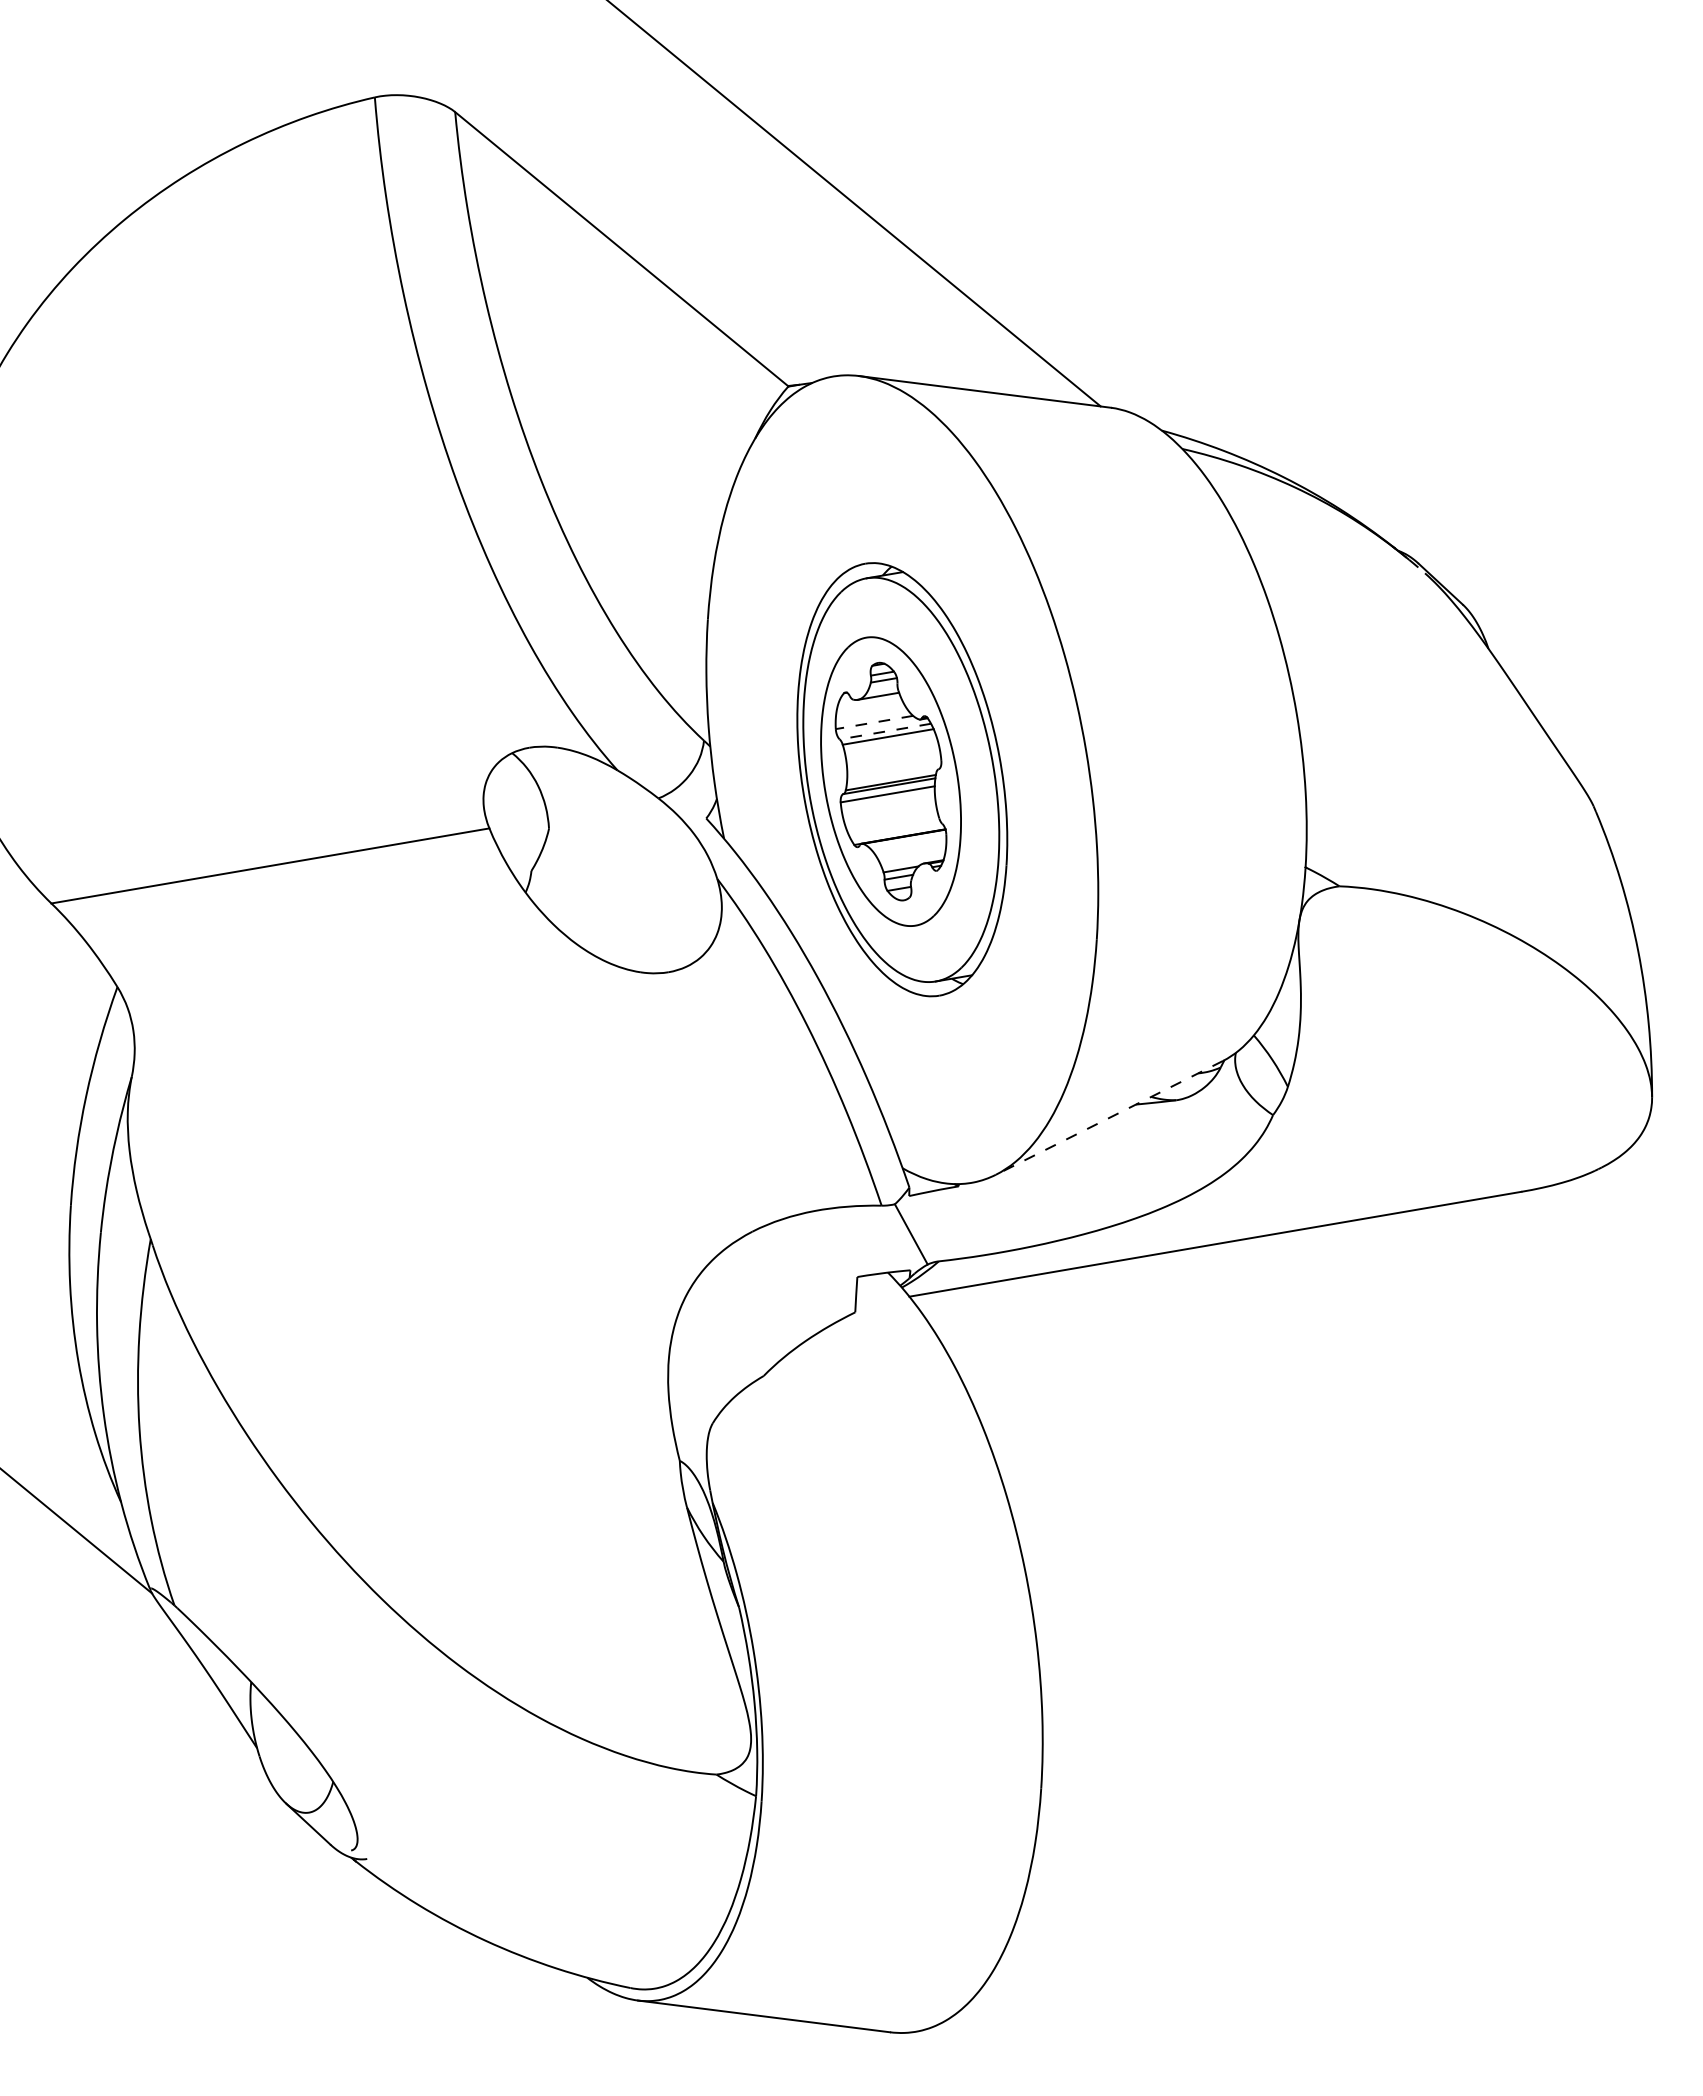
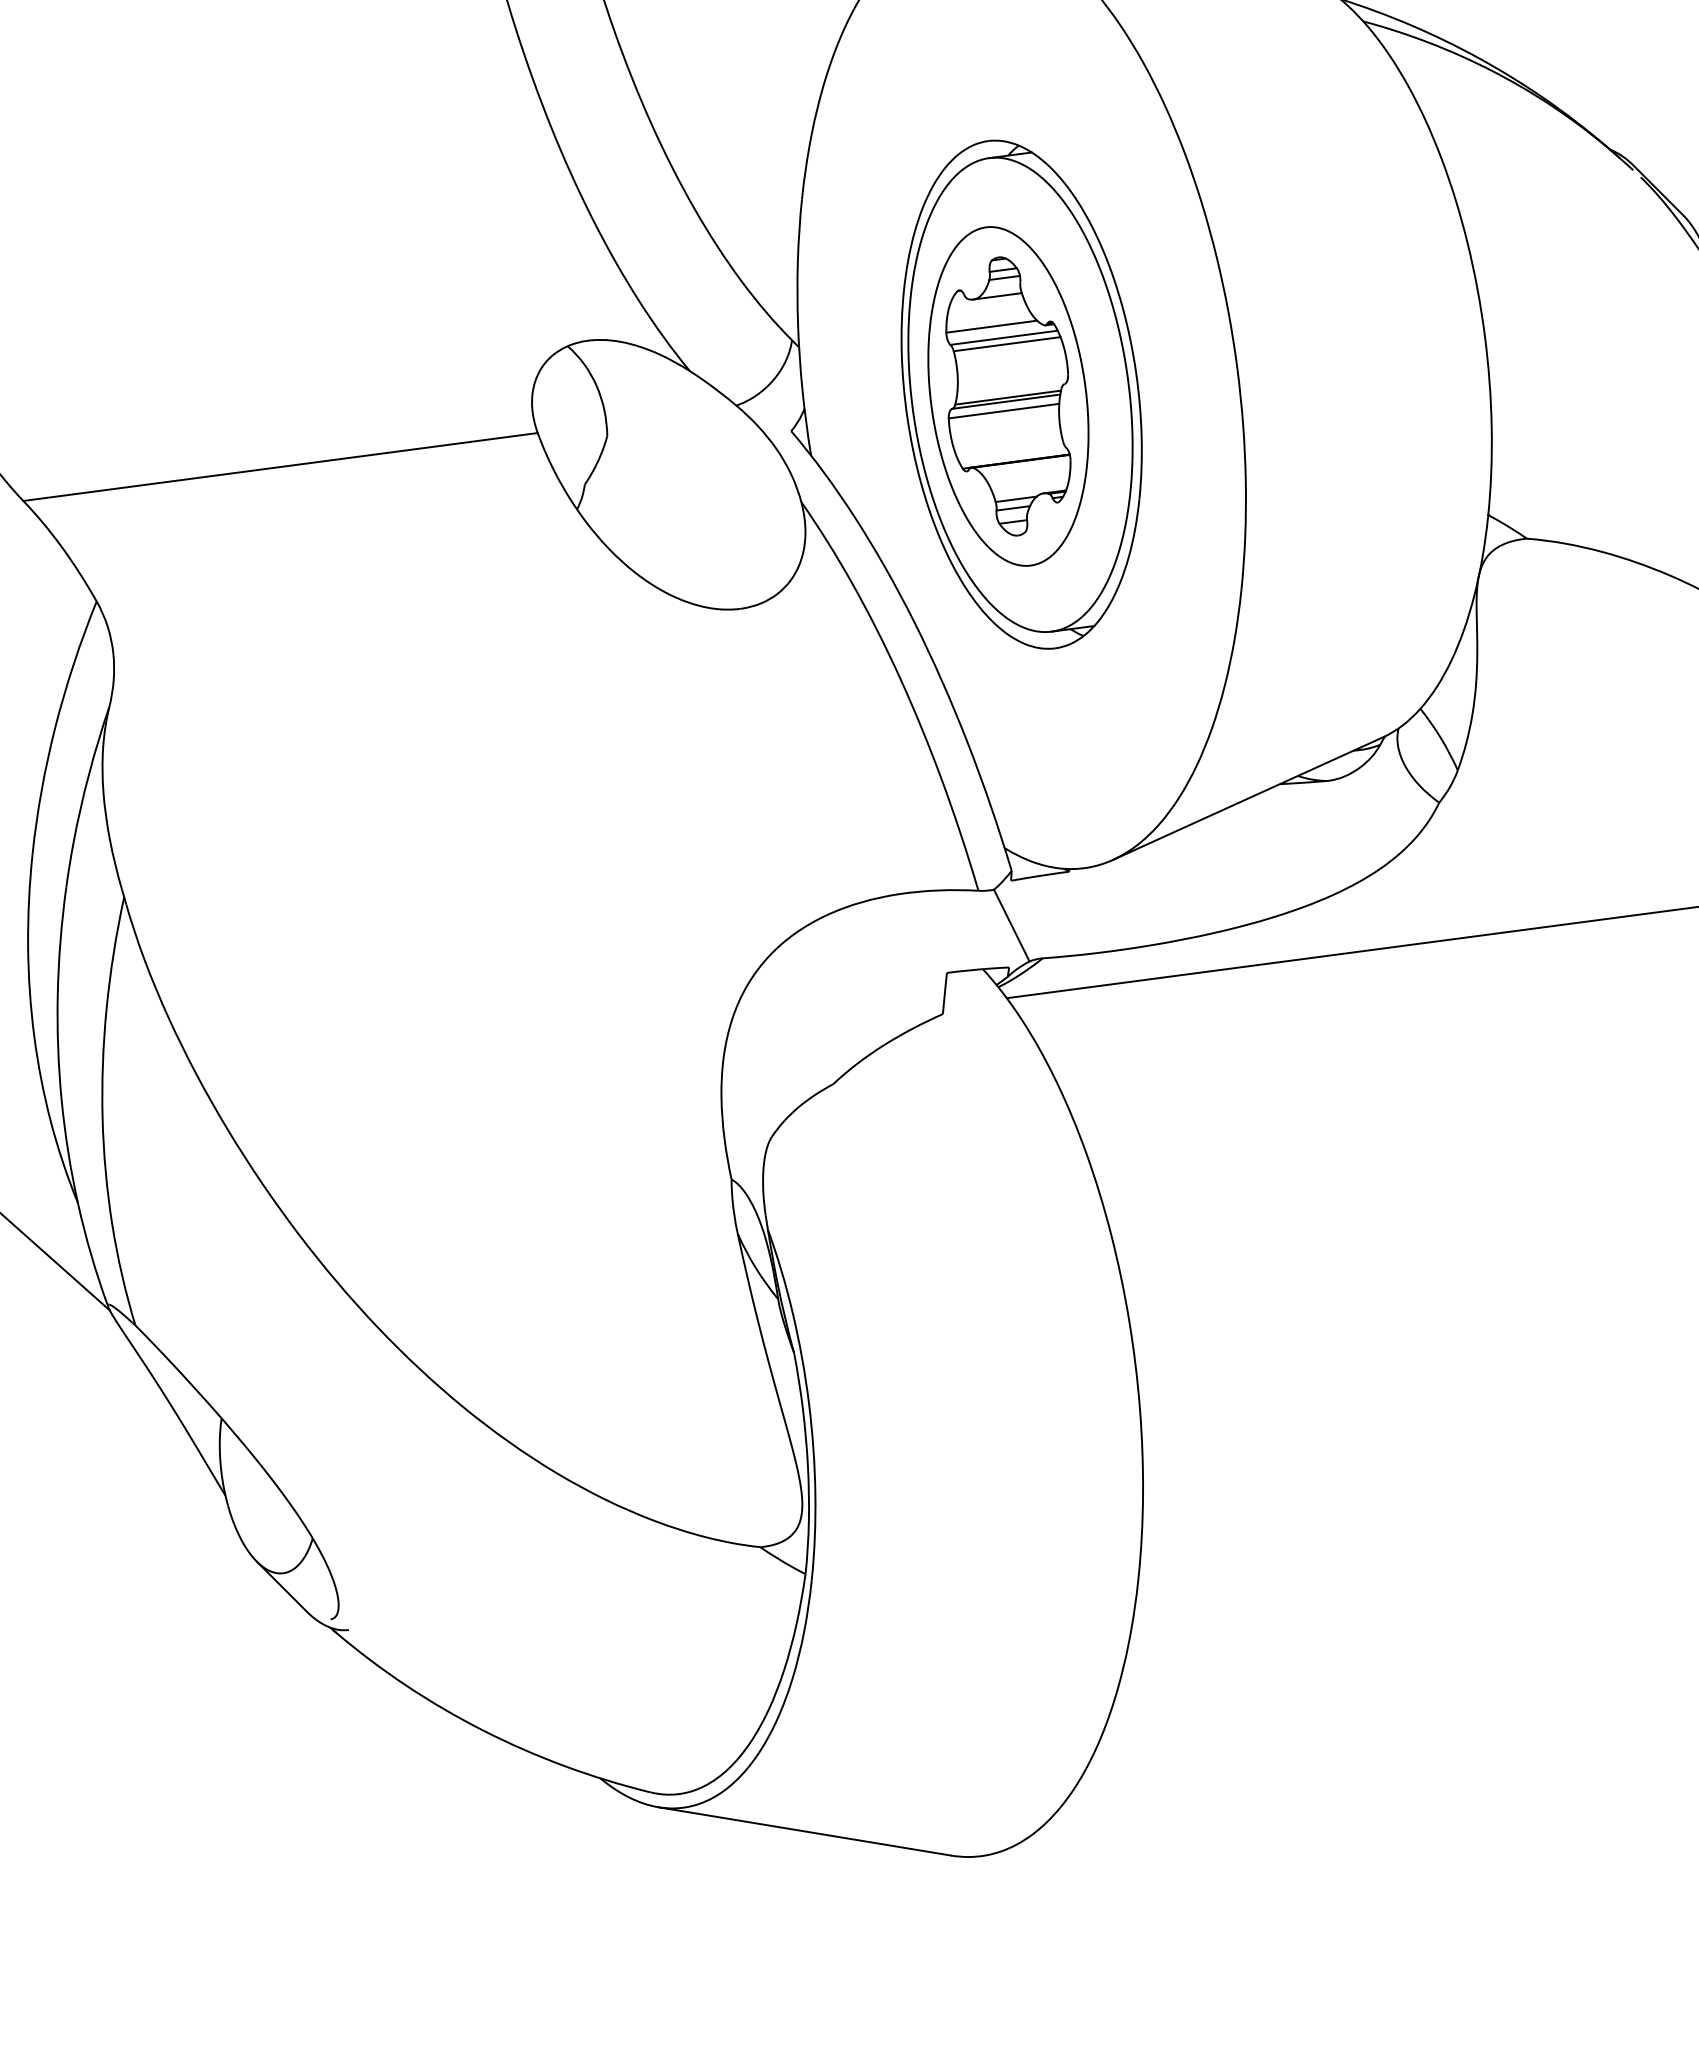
line: (874, 722) -> (991, 326), dashed -> solid
line: (884, 731) -> (1003, 337), dashed -> solid
line: (1108, 1118) -> (1247, 799), dashed -> solid

